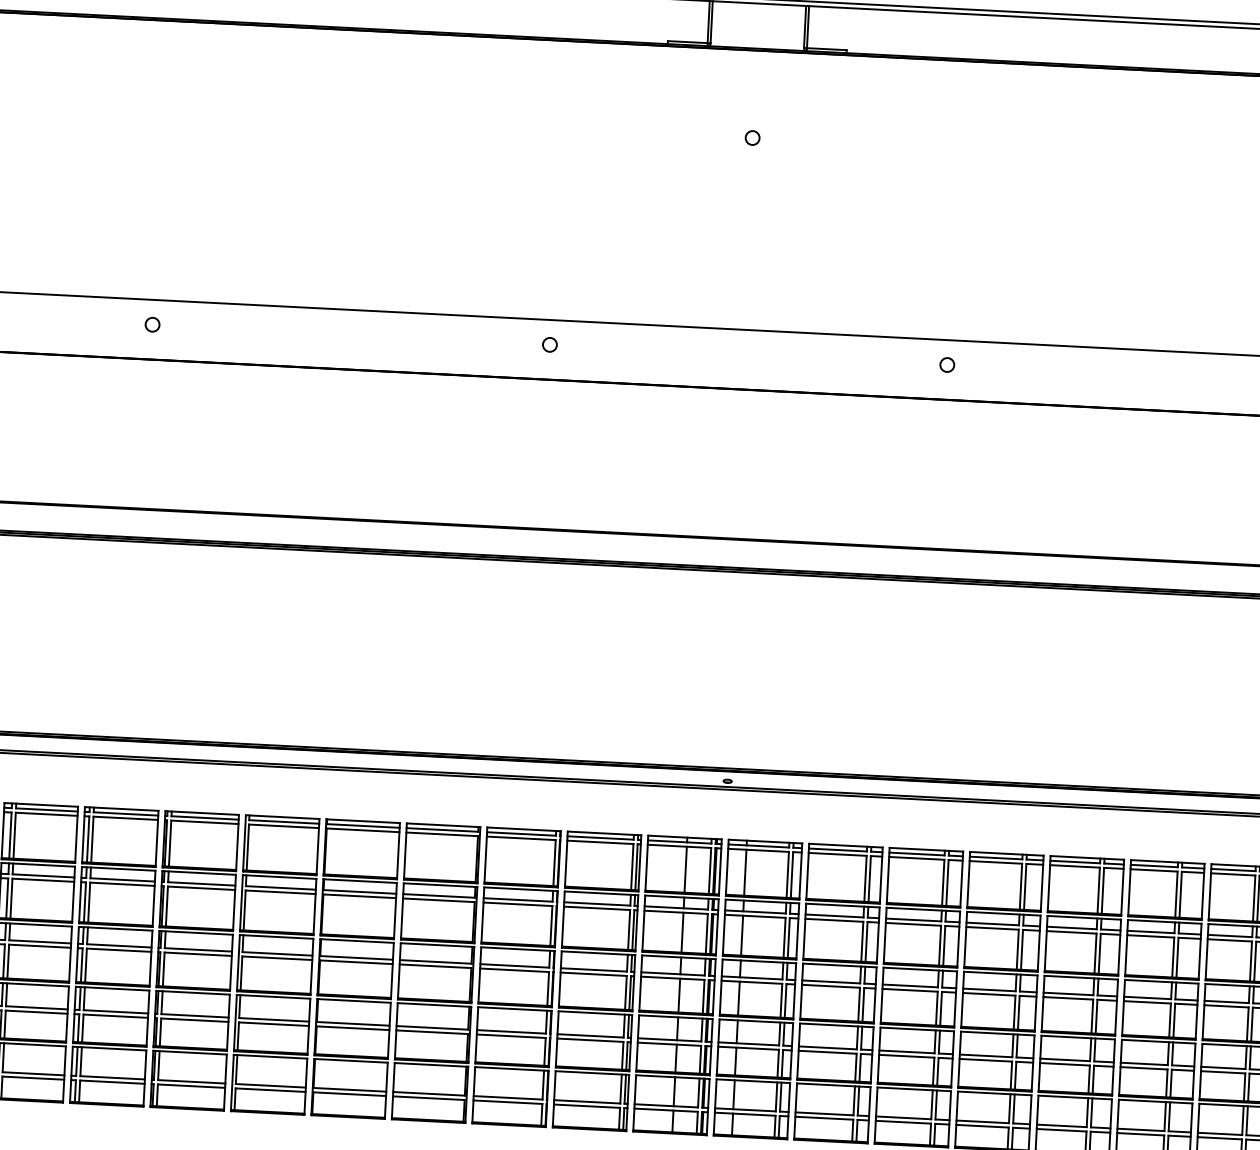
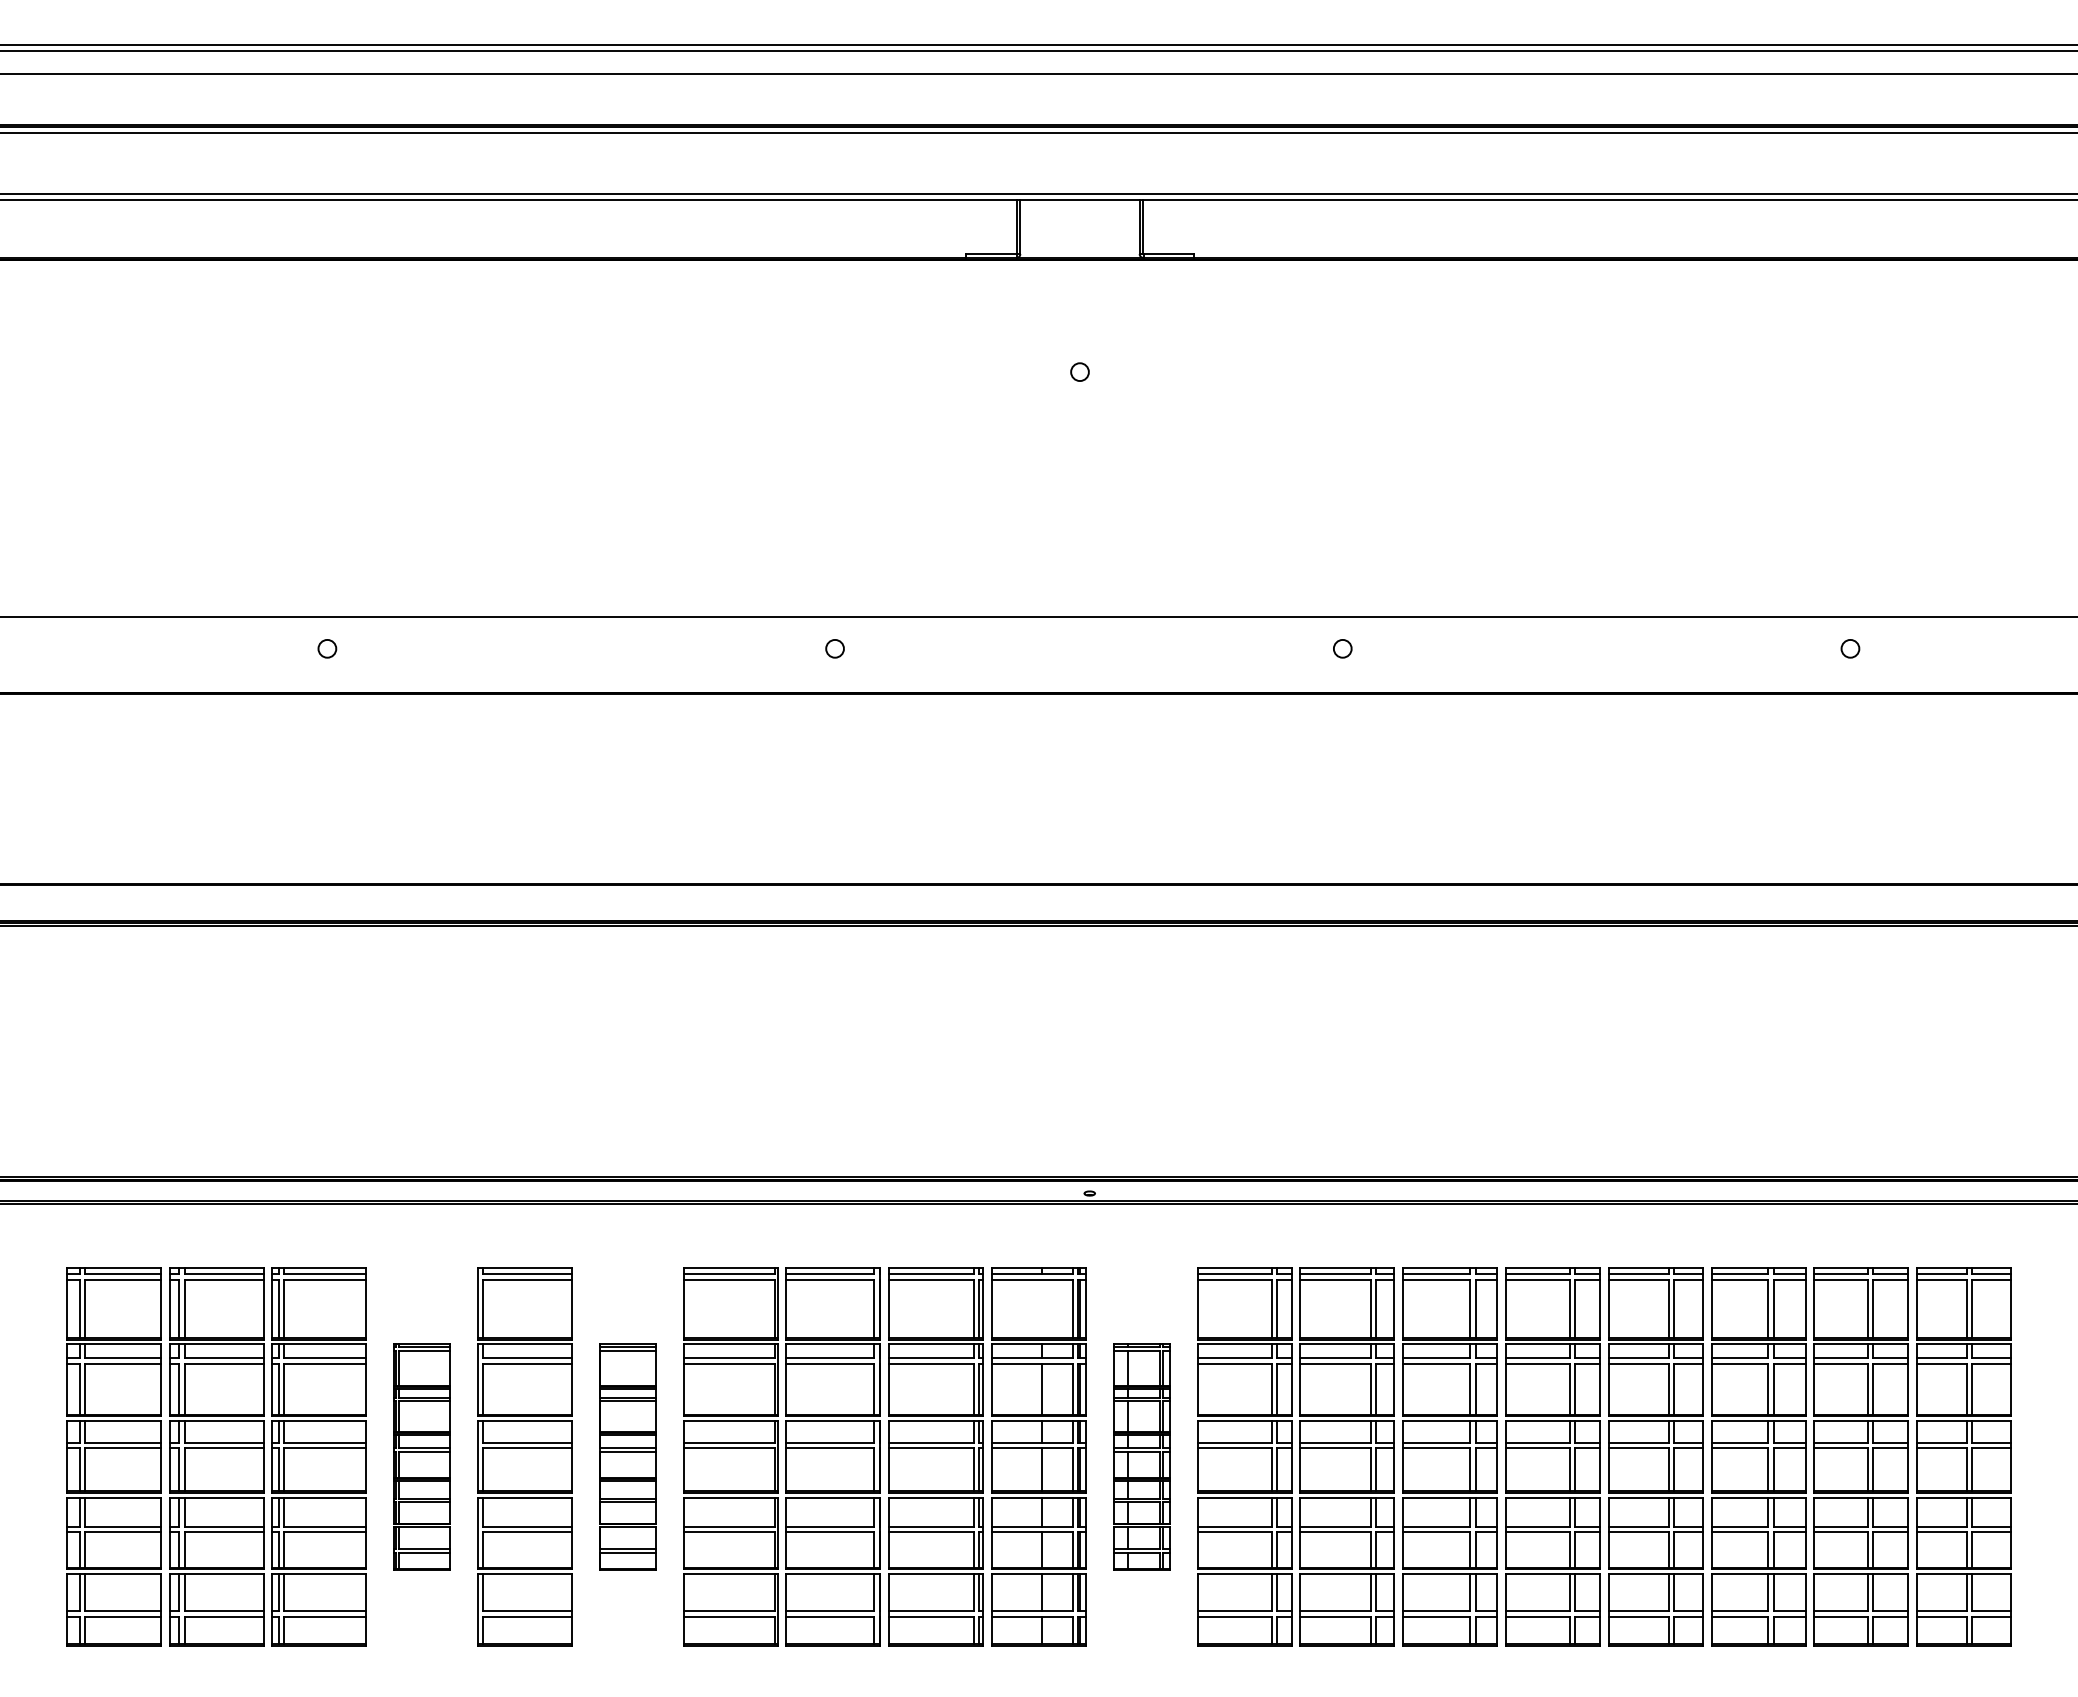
line: (685, 869) -> (1041, 1308), removed
part: (194, 960) -> (421, 1456), size x0.6
part: (355, 968) -> (627, 1456), size x0.6
part: (757, 989) -> (1141, 1456), size x0.6

